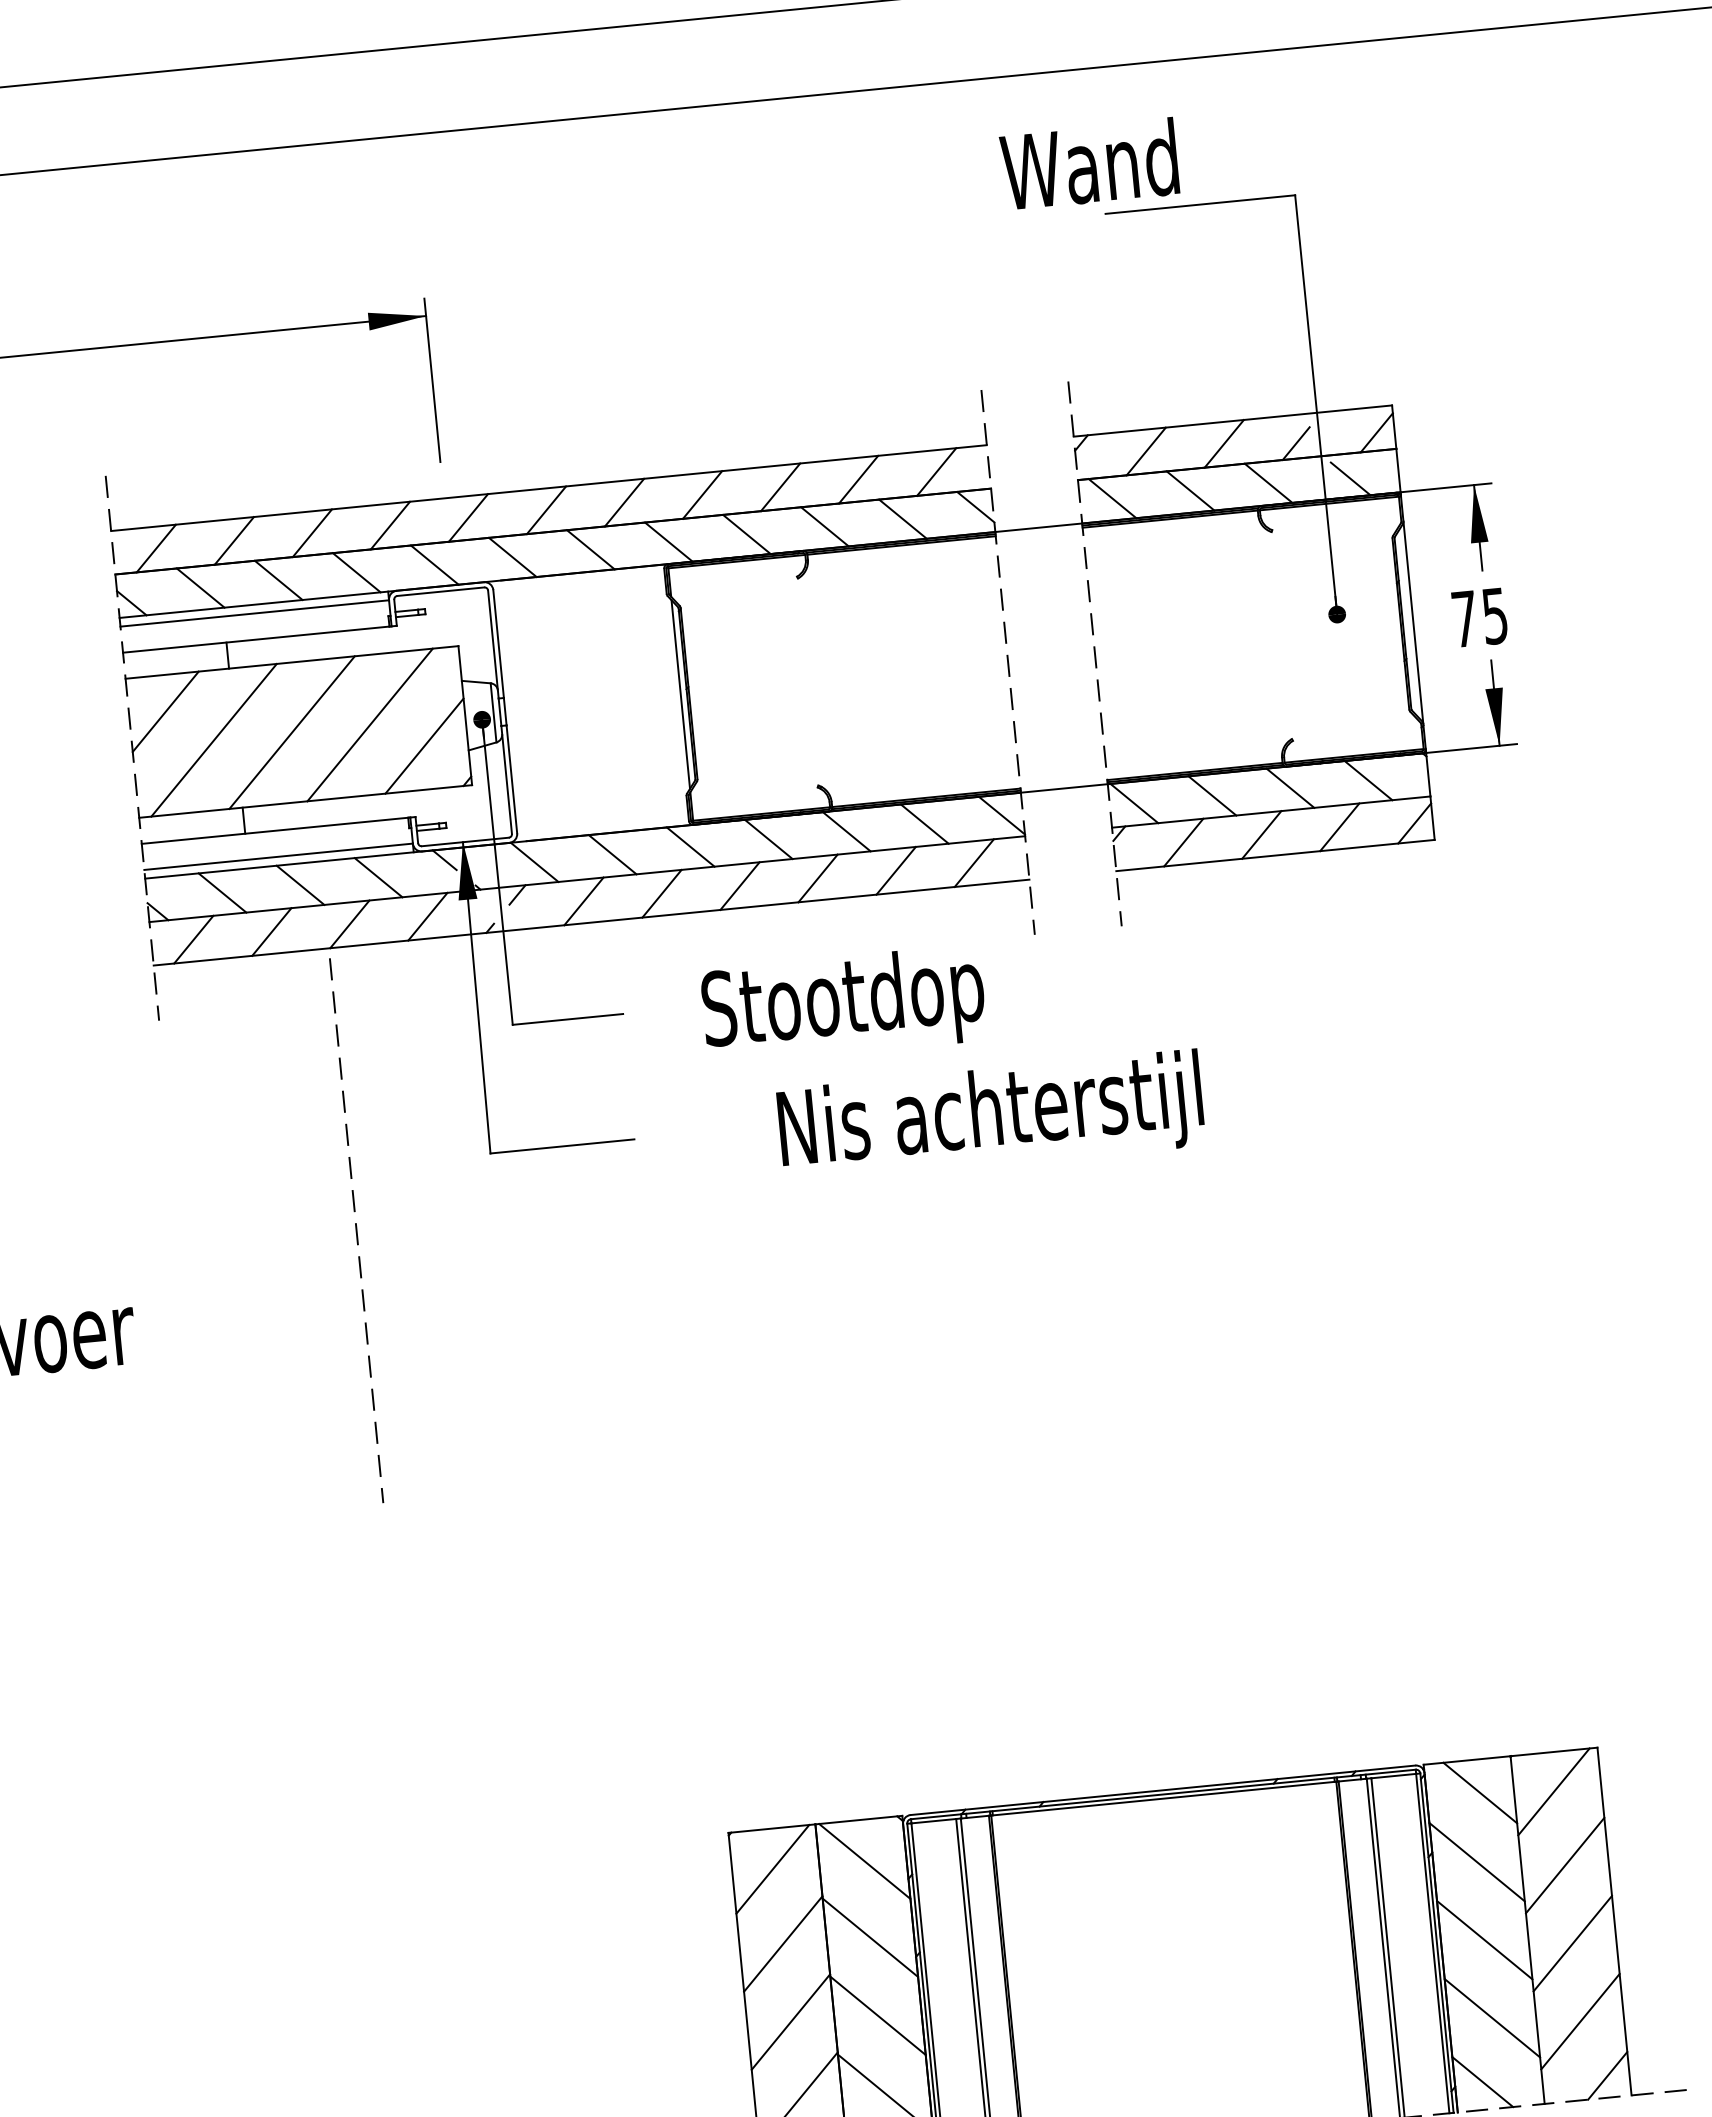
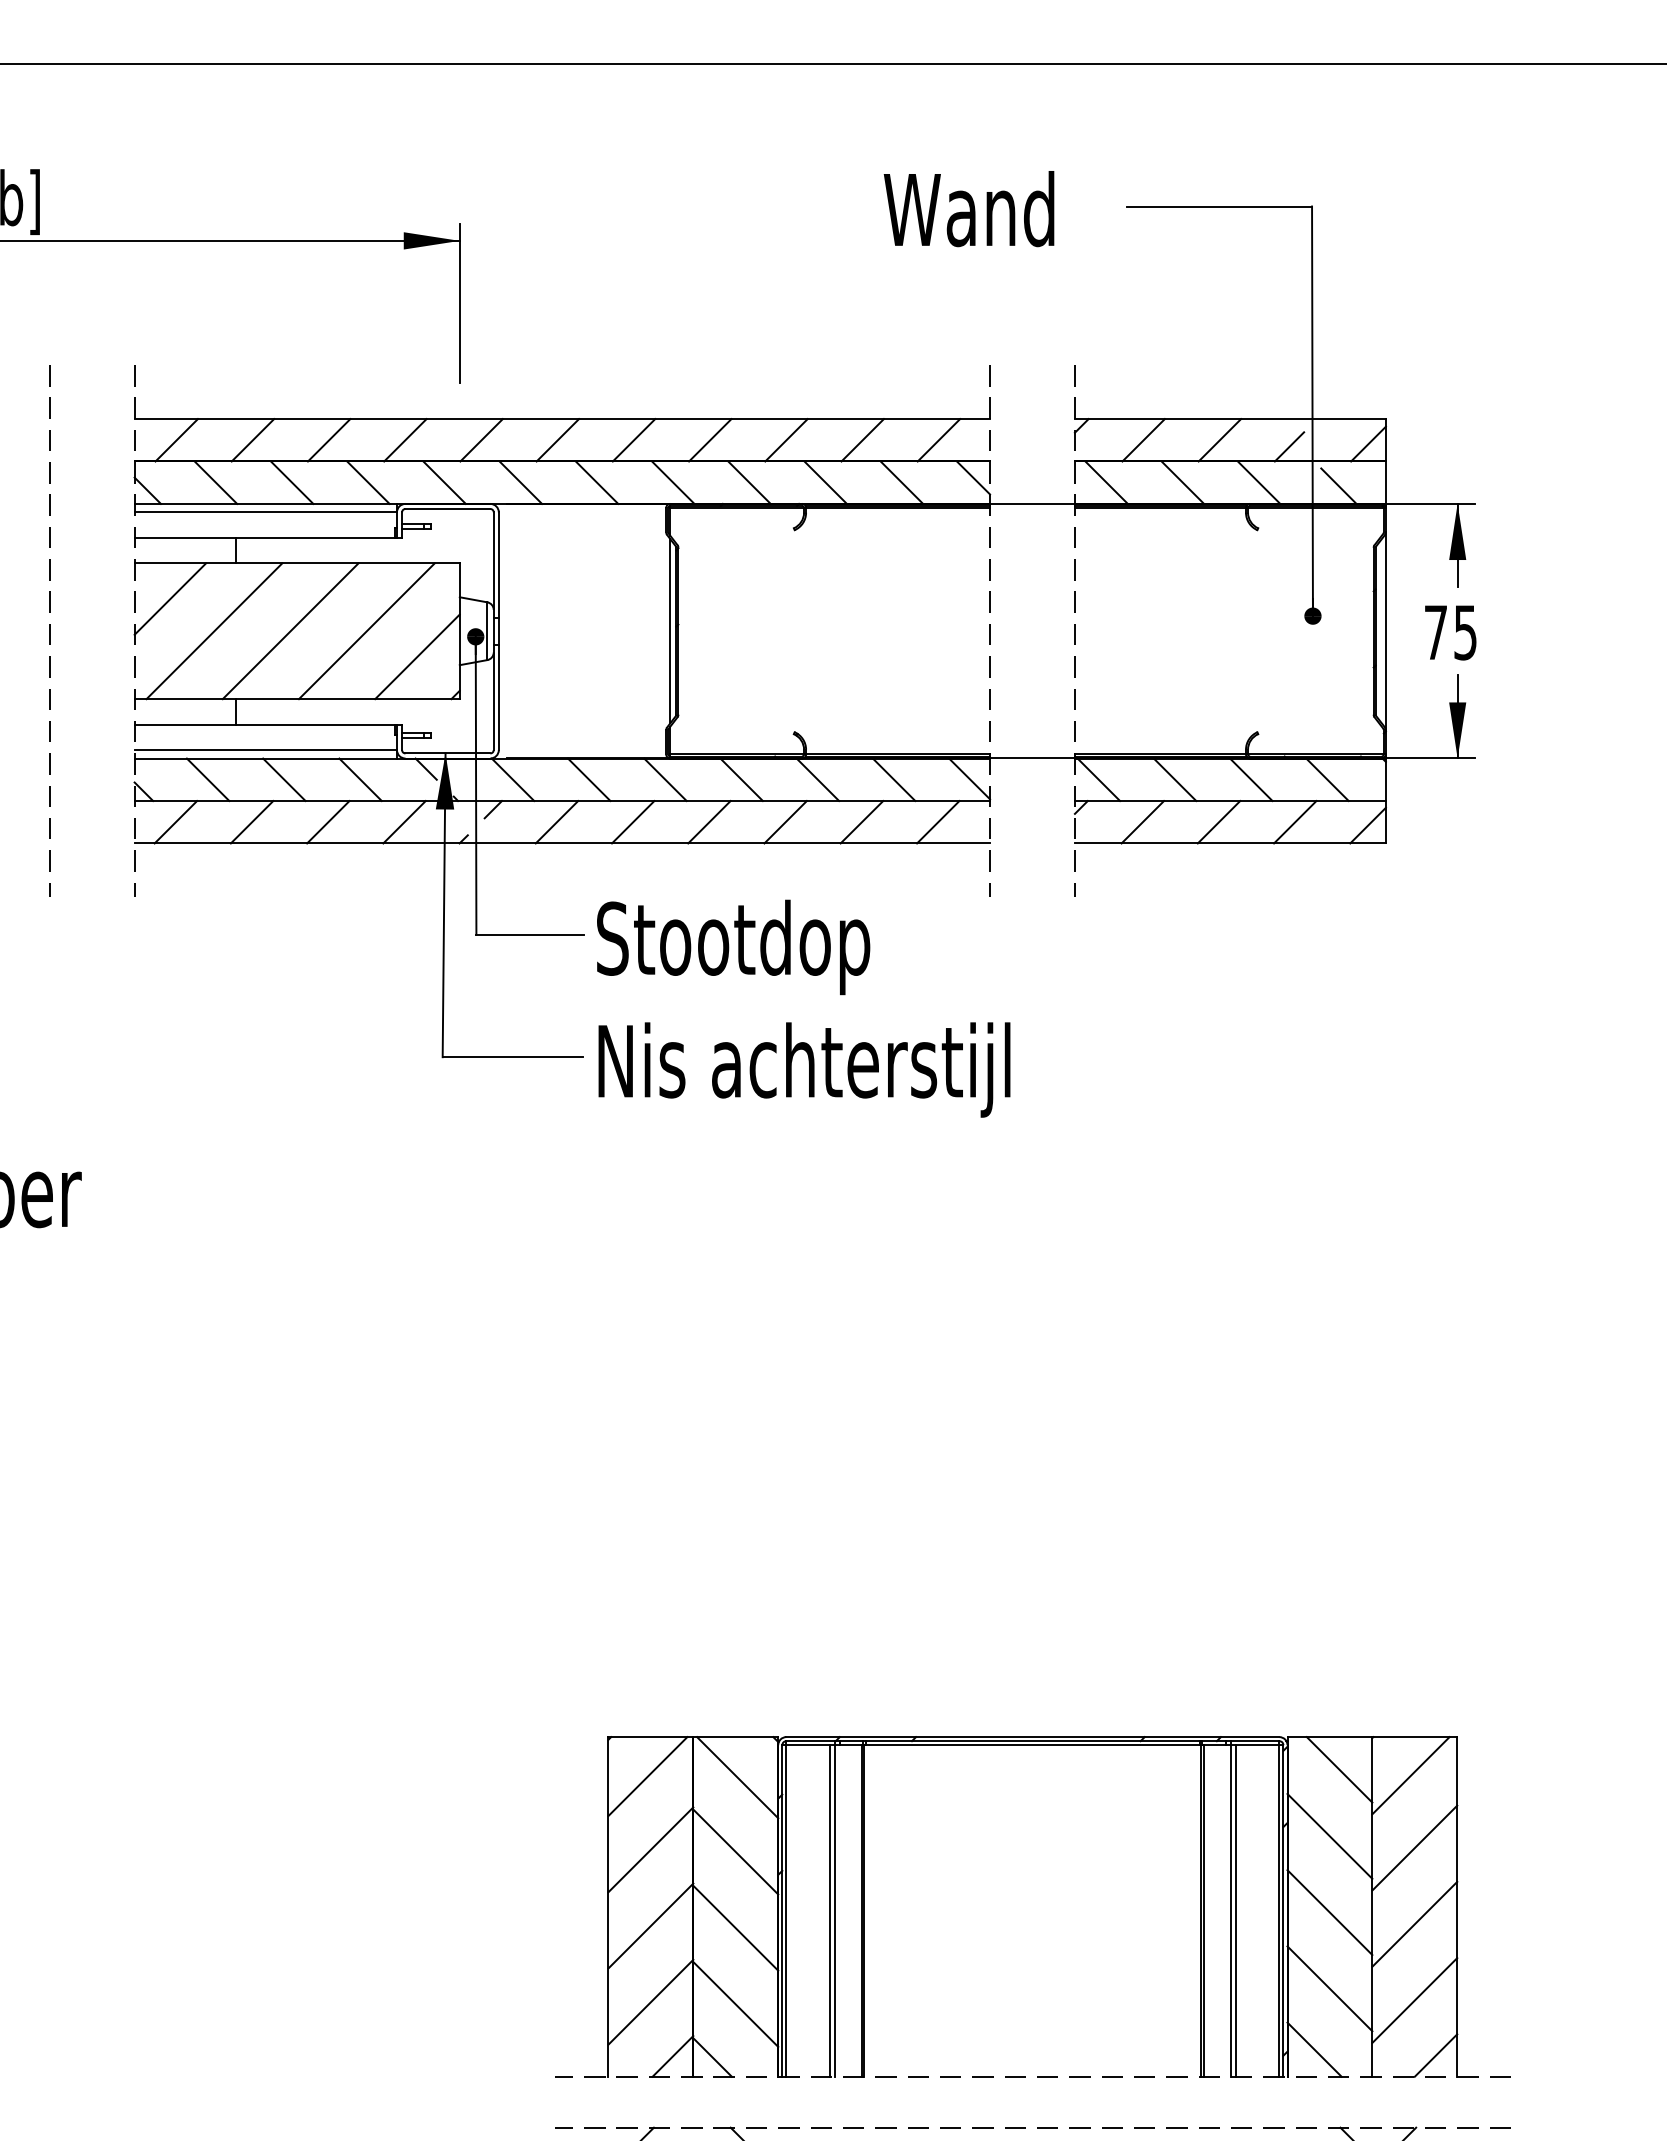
text: (1089, 164) -> (968, 209), moved
text: (843, 1005) -> (733, 947), moved
text: (991, 1117) -> (804, 1069), moved
line: (356, 1230) -> (49, 630), moved

